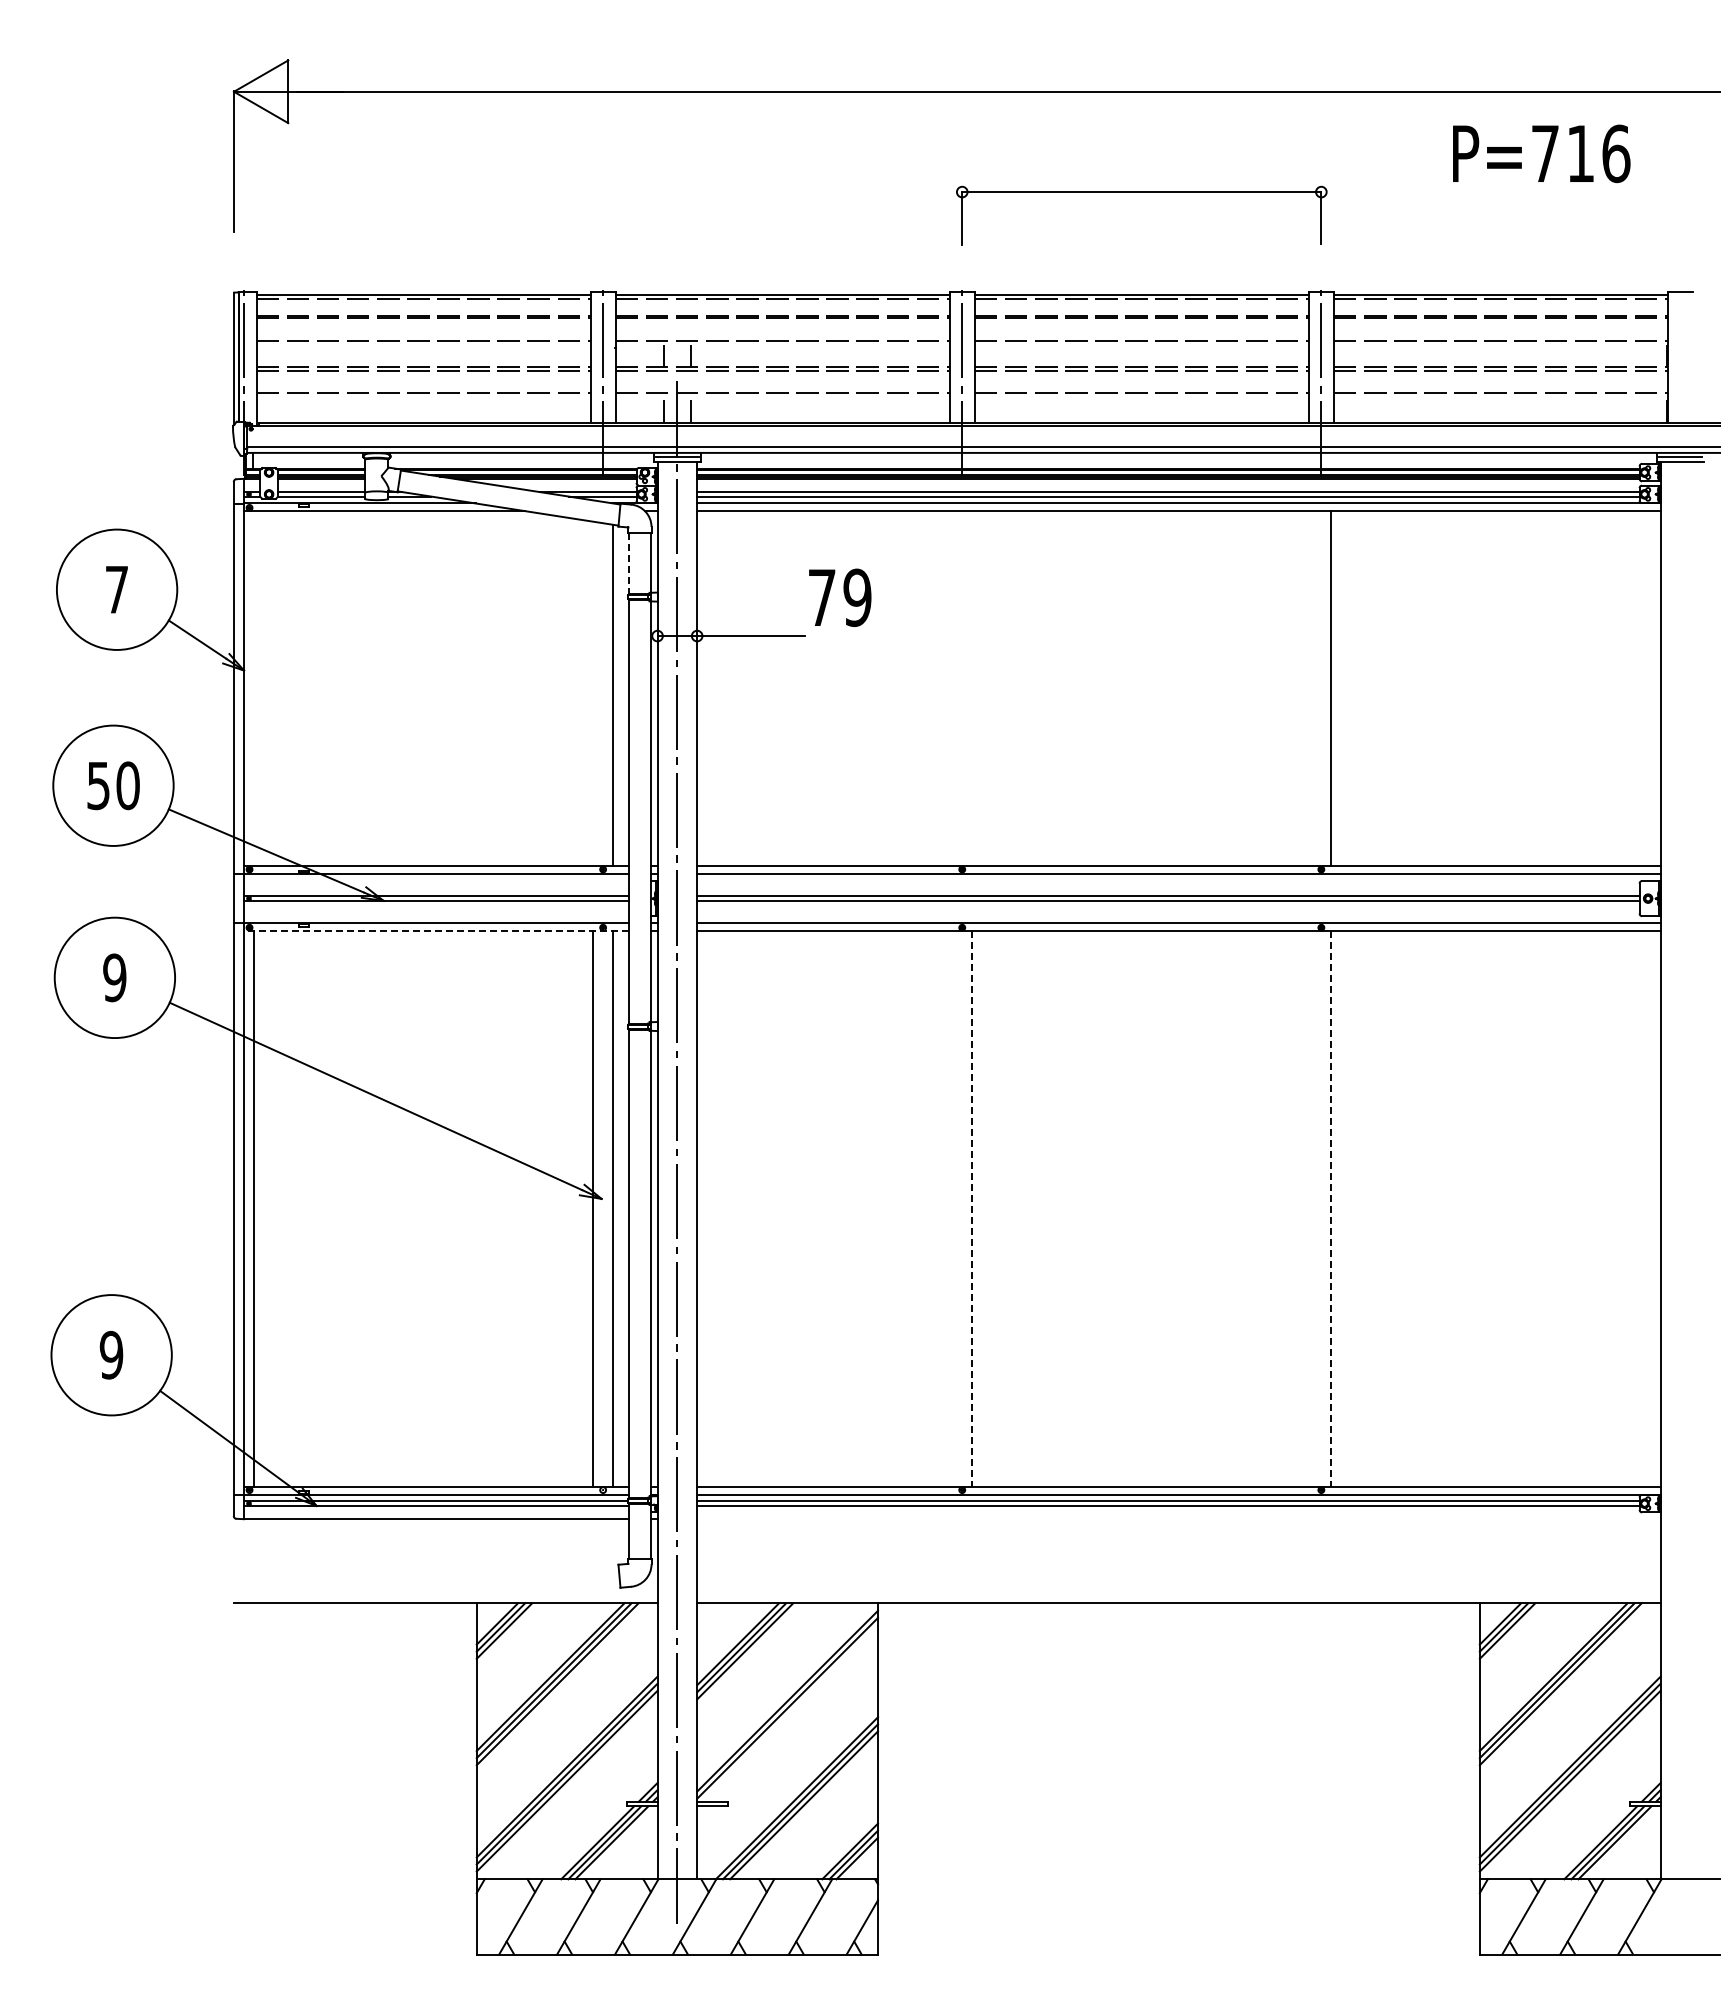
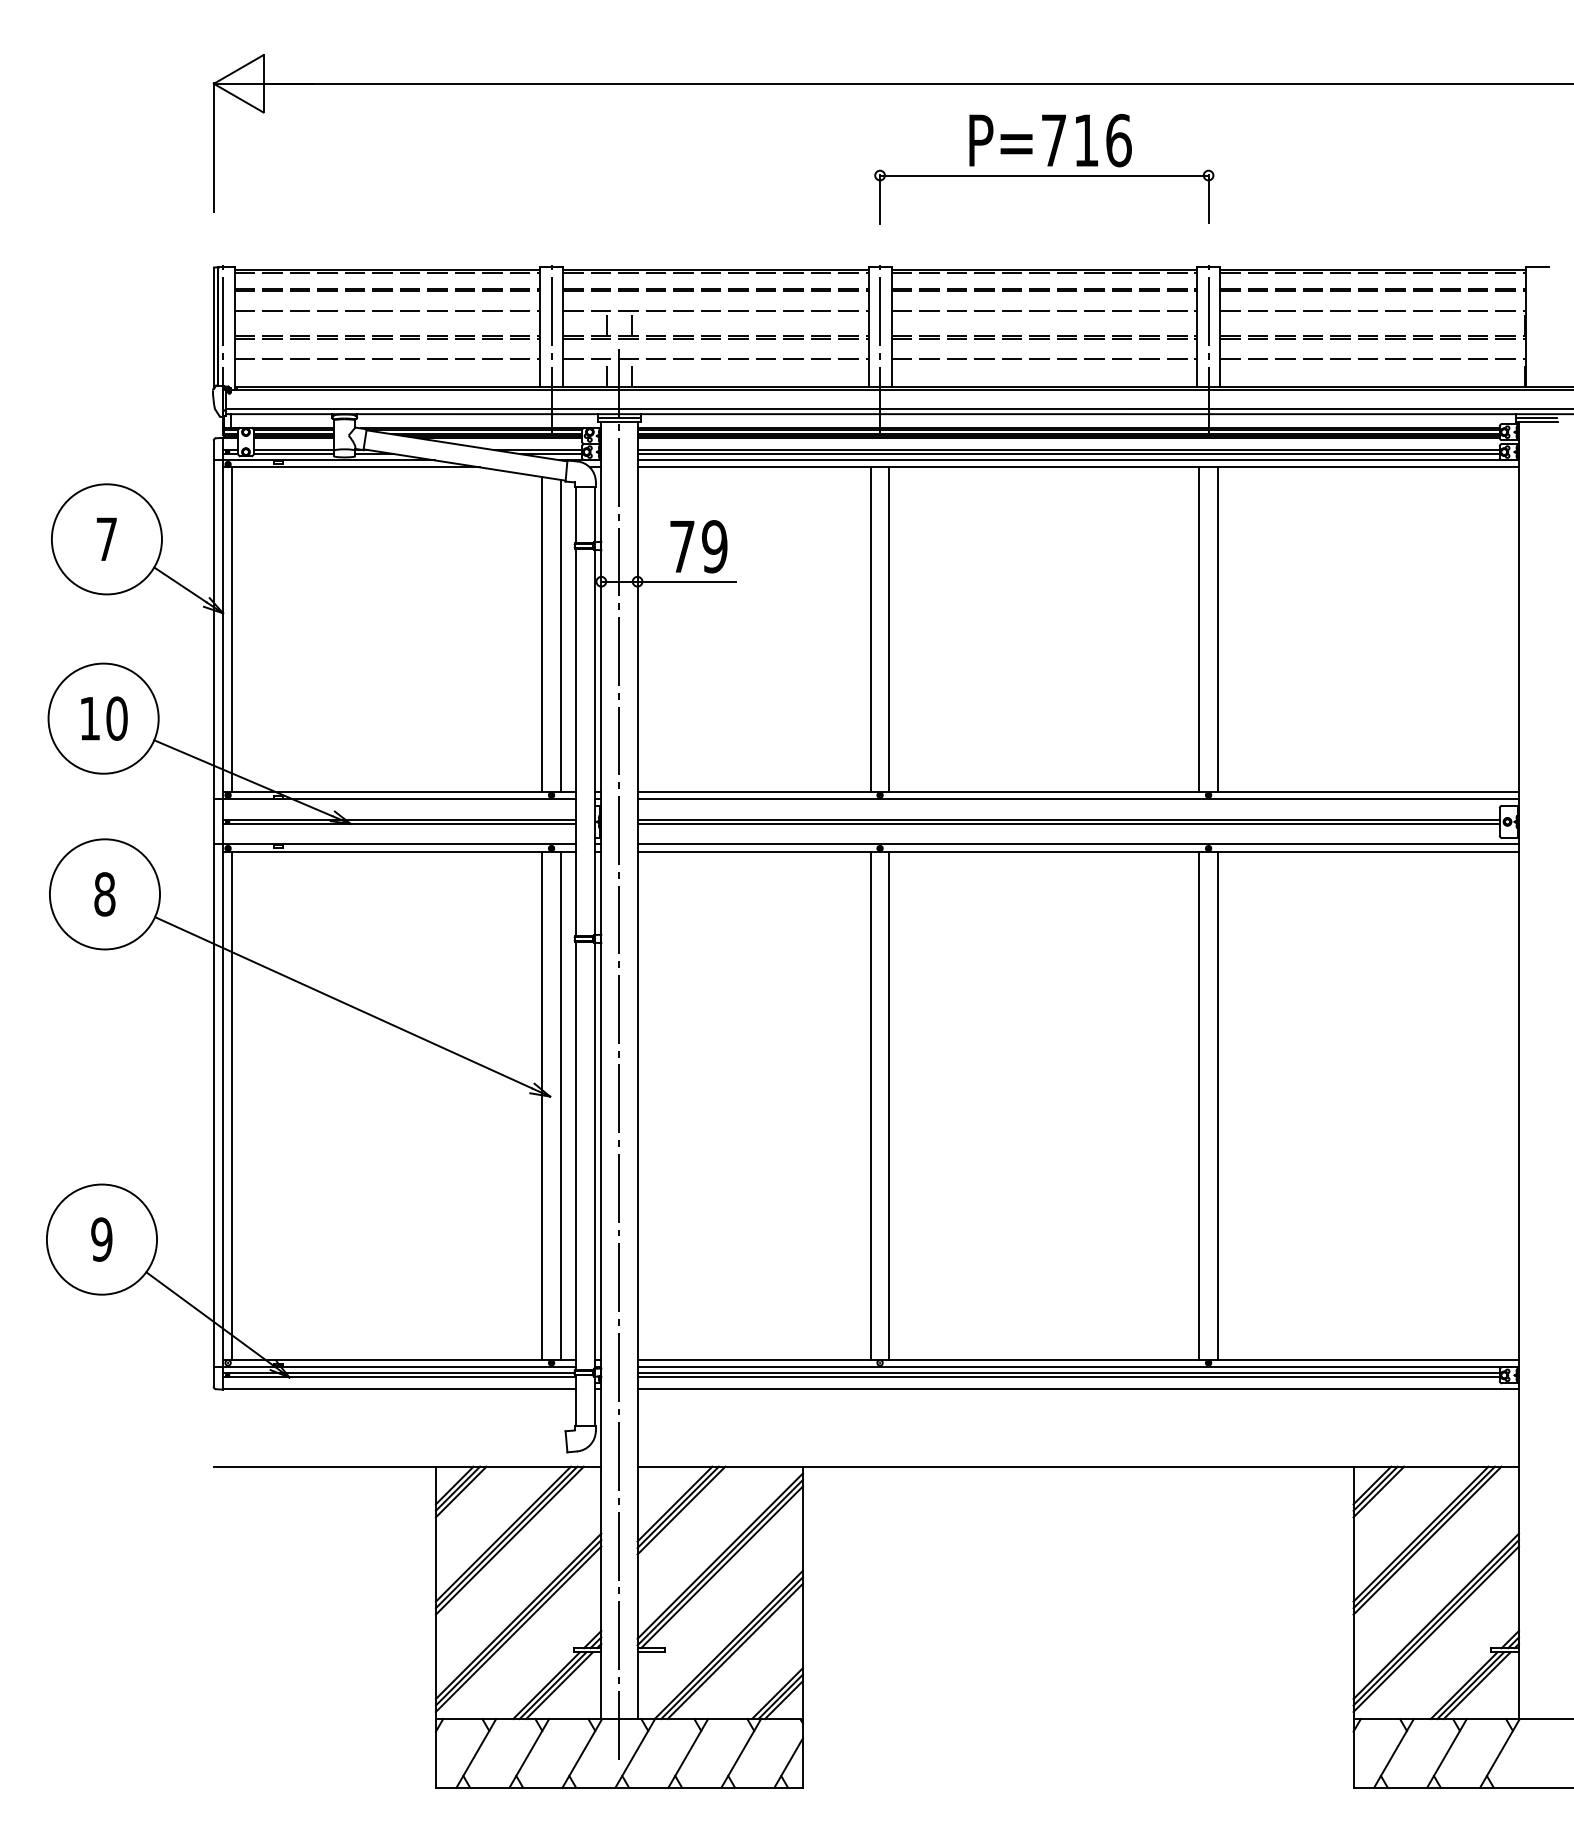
text: (1541, 153) -> (1050, 140), moved
line: (629, 563) -> (575, 515), dashed -> solid
text: (840, 597) -> (699, 546), moved
line: (254, 688) -> (232, 629), added
line: (952, 688) -> (871, 629), added
line: (972, 688) -> (889, 629), added
line: (1311, 688) -> (1199, 629), added
line: (593, 693) -> (542, 634), added
text: (98, 786) -> (89, 719), 50 -> 10
line: (436, 930) -> (399, 851), dashed -> solid
text: (114, 977) -> (104, 894), 9 -> 8
line: (952, 1208) -> (871, 1105), added
line: (972, 1208) -> (889, 1105), dashed -> solid
line: (1311, 1208) -> (1199, 1105), added
line: (1331, 1208) -> (1217, 1105), dashed -> solid
line: (1178, 1518) -> (1077, 1388), added
line: (789, 1713) -> (722, 1567), added

